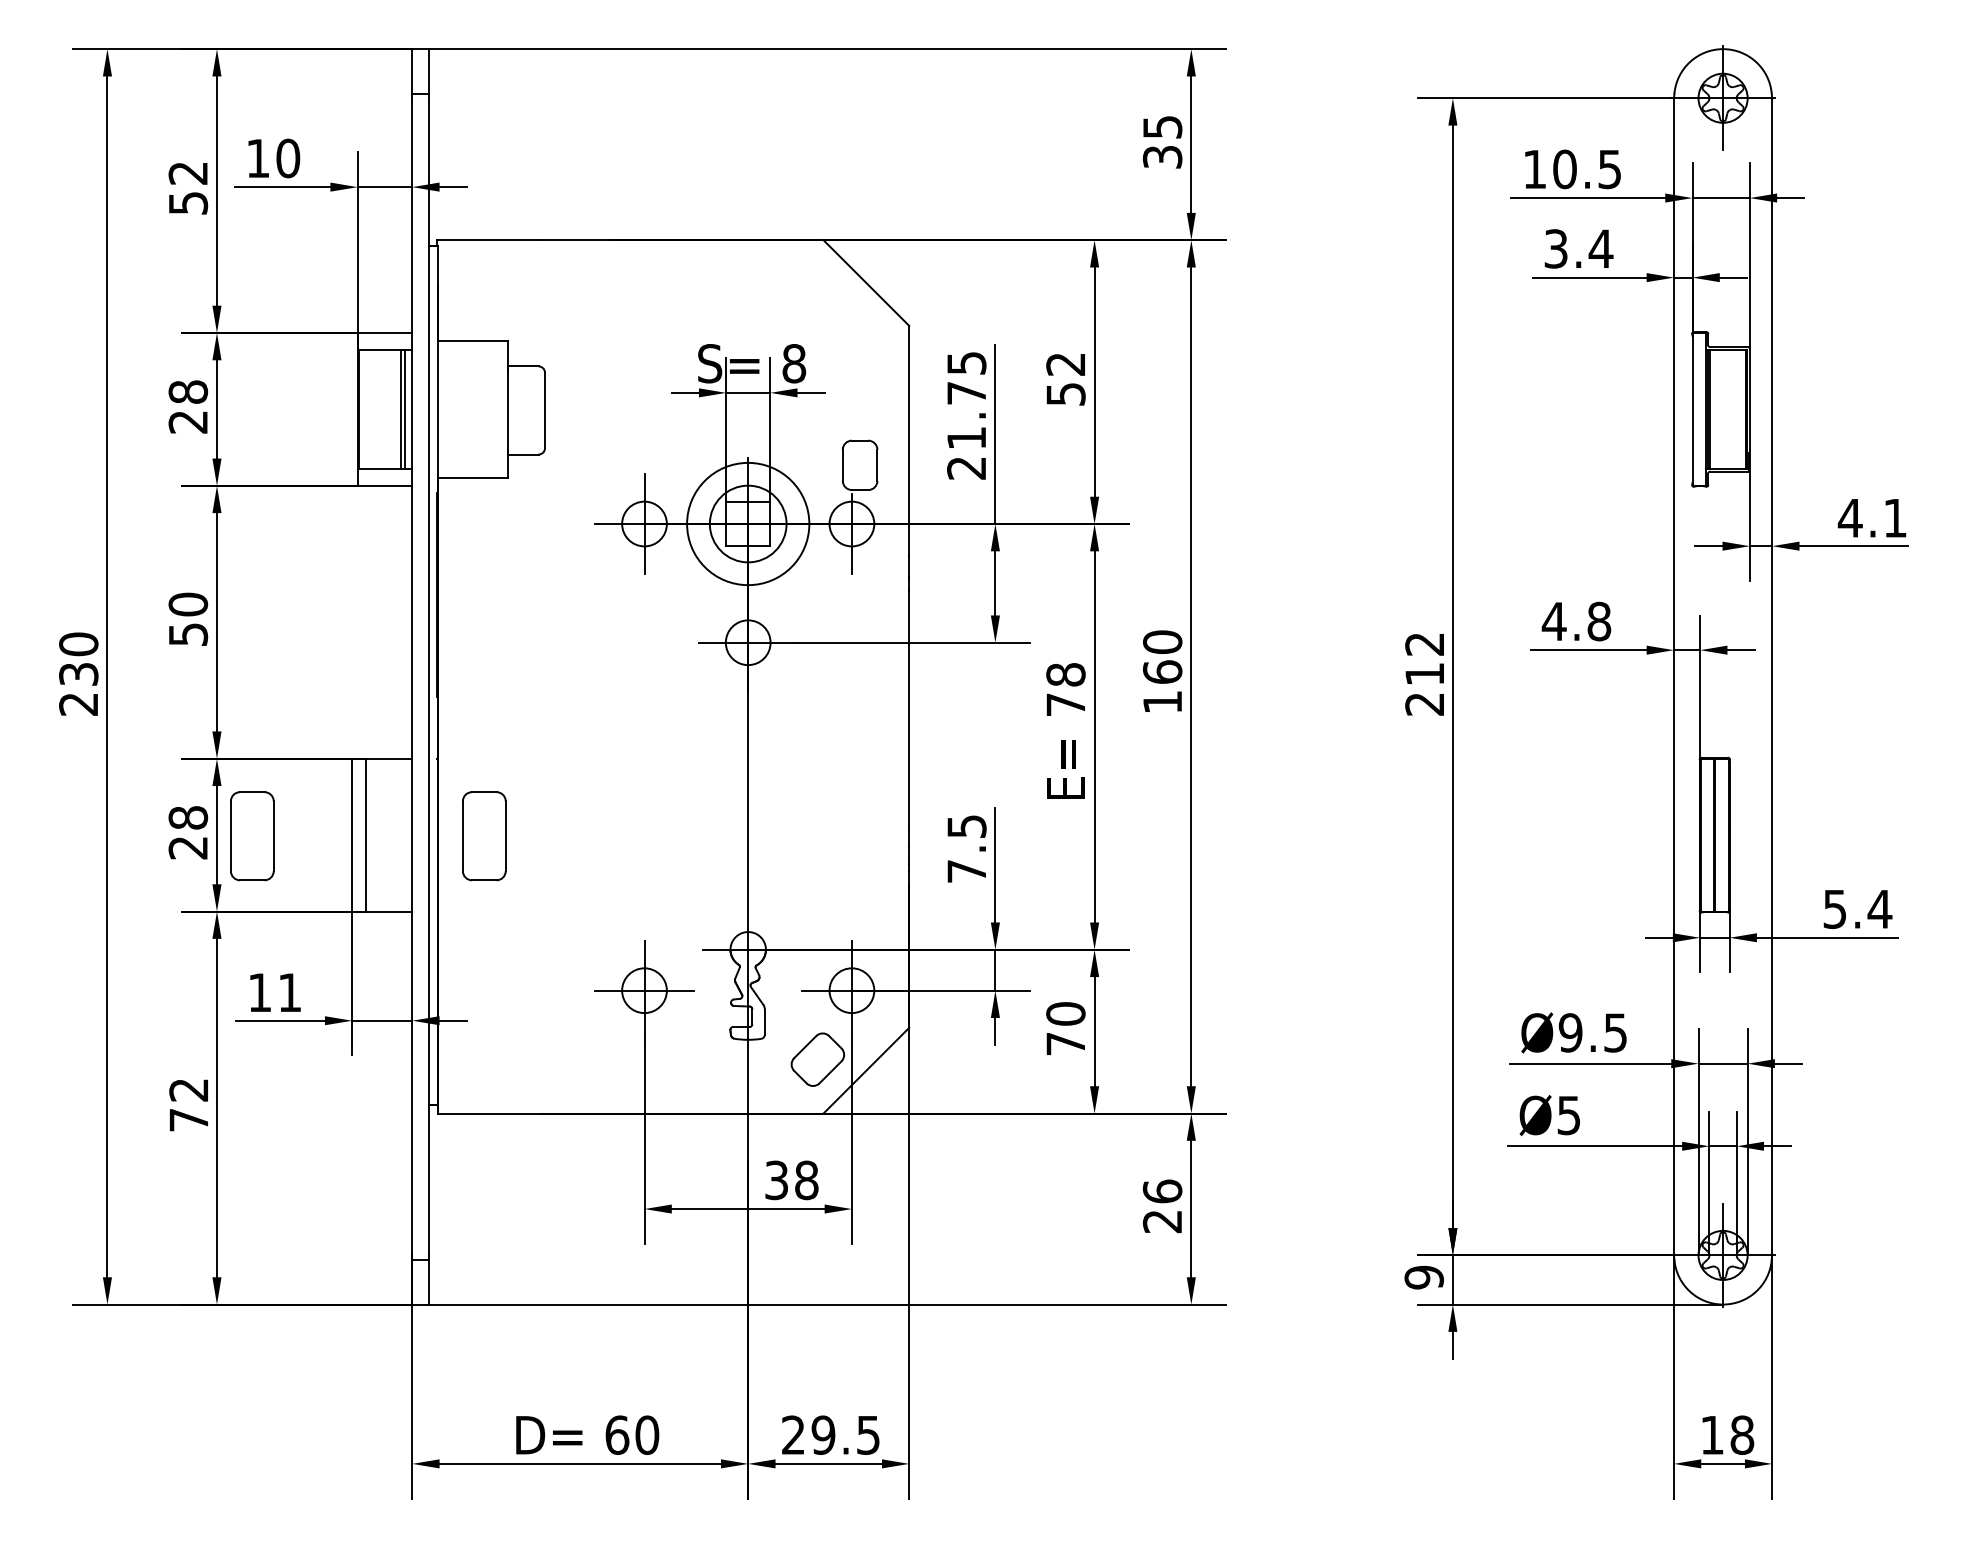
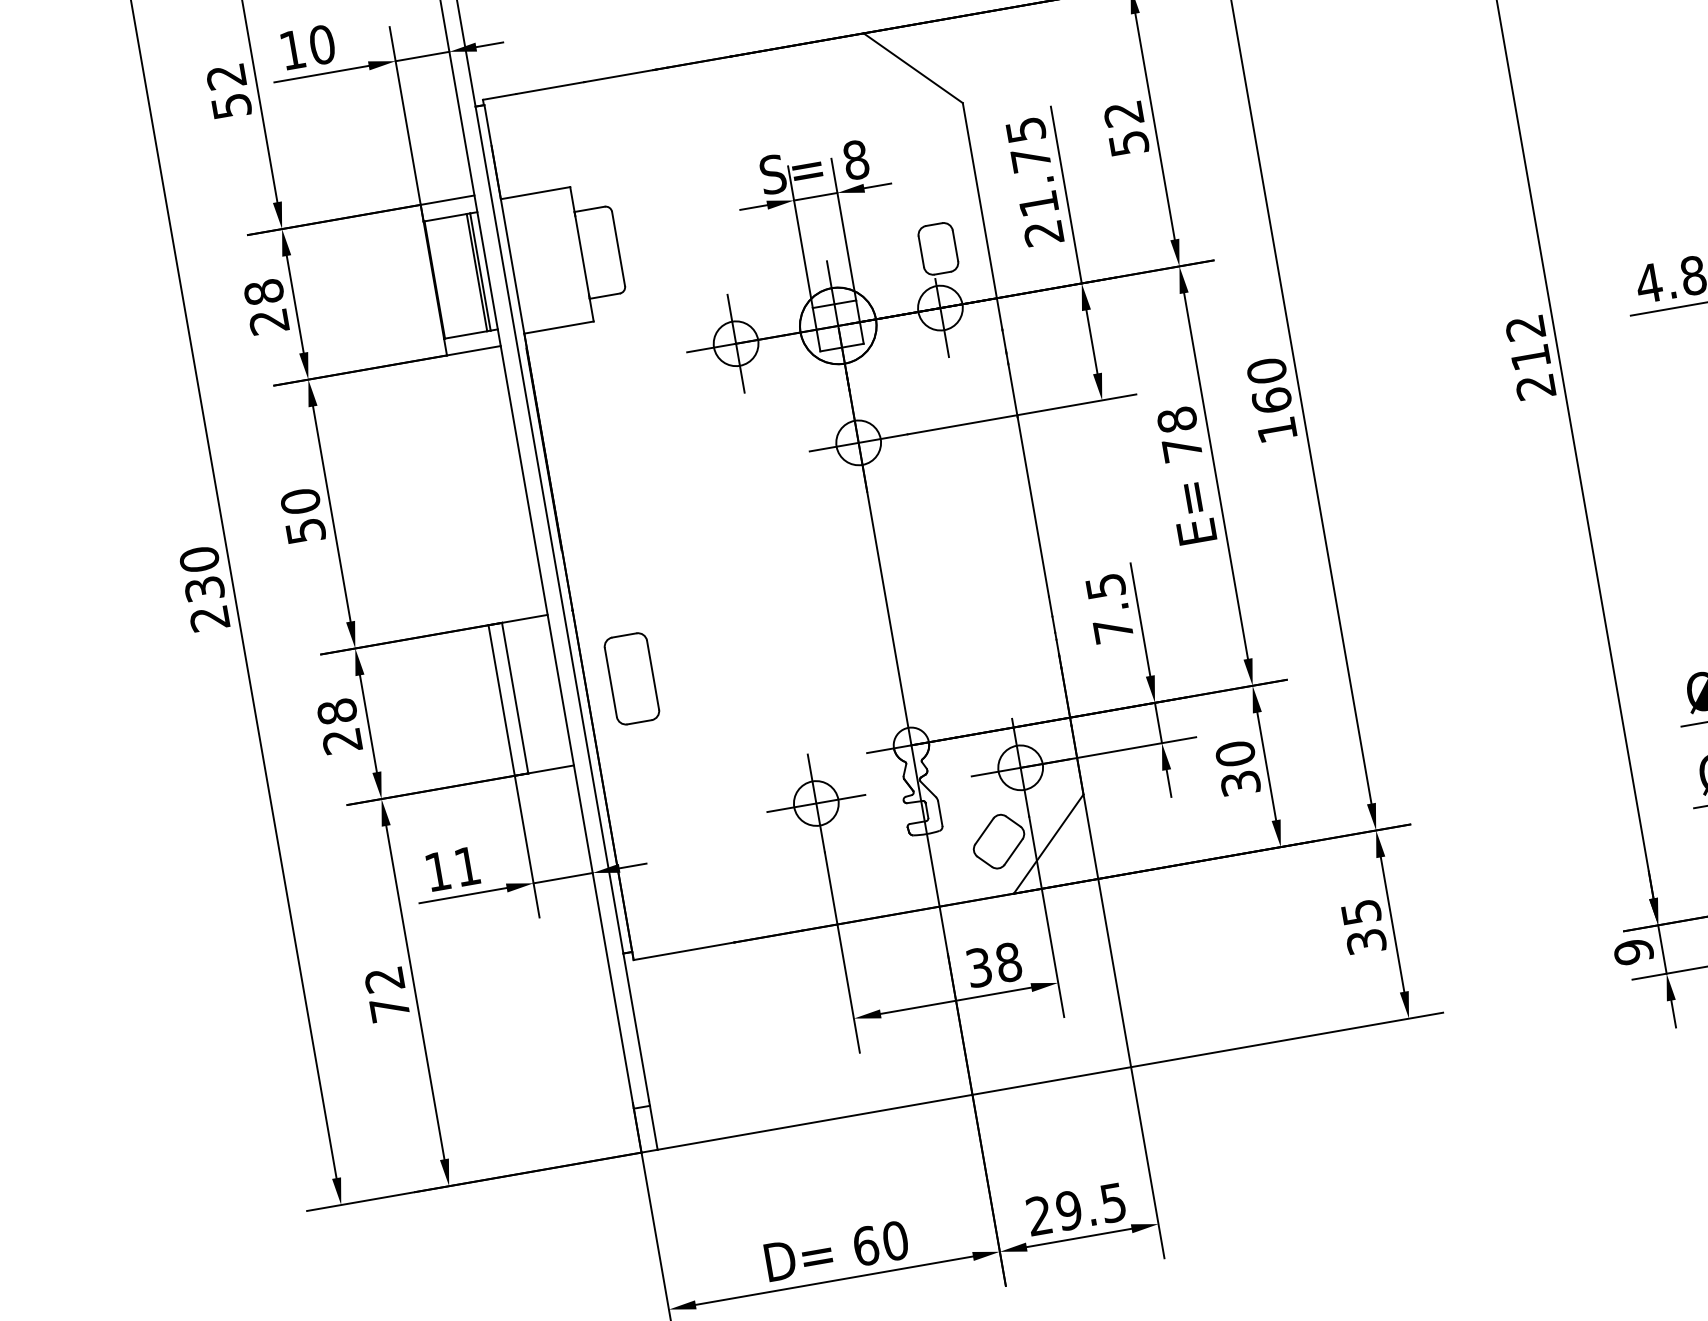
circle: (748, 523) -> (838, 325), size x0.62
part: (252, 836) -> (403, 718), removed
text: (1065, 1043) -> (1240, 783), 70 -> 30
text: (1162, 1206) -> (1363, 927), 26 -> 35

